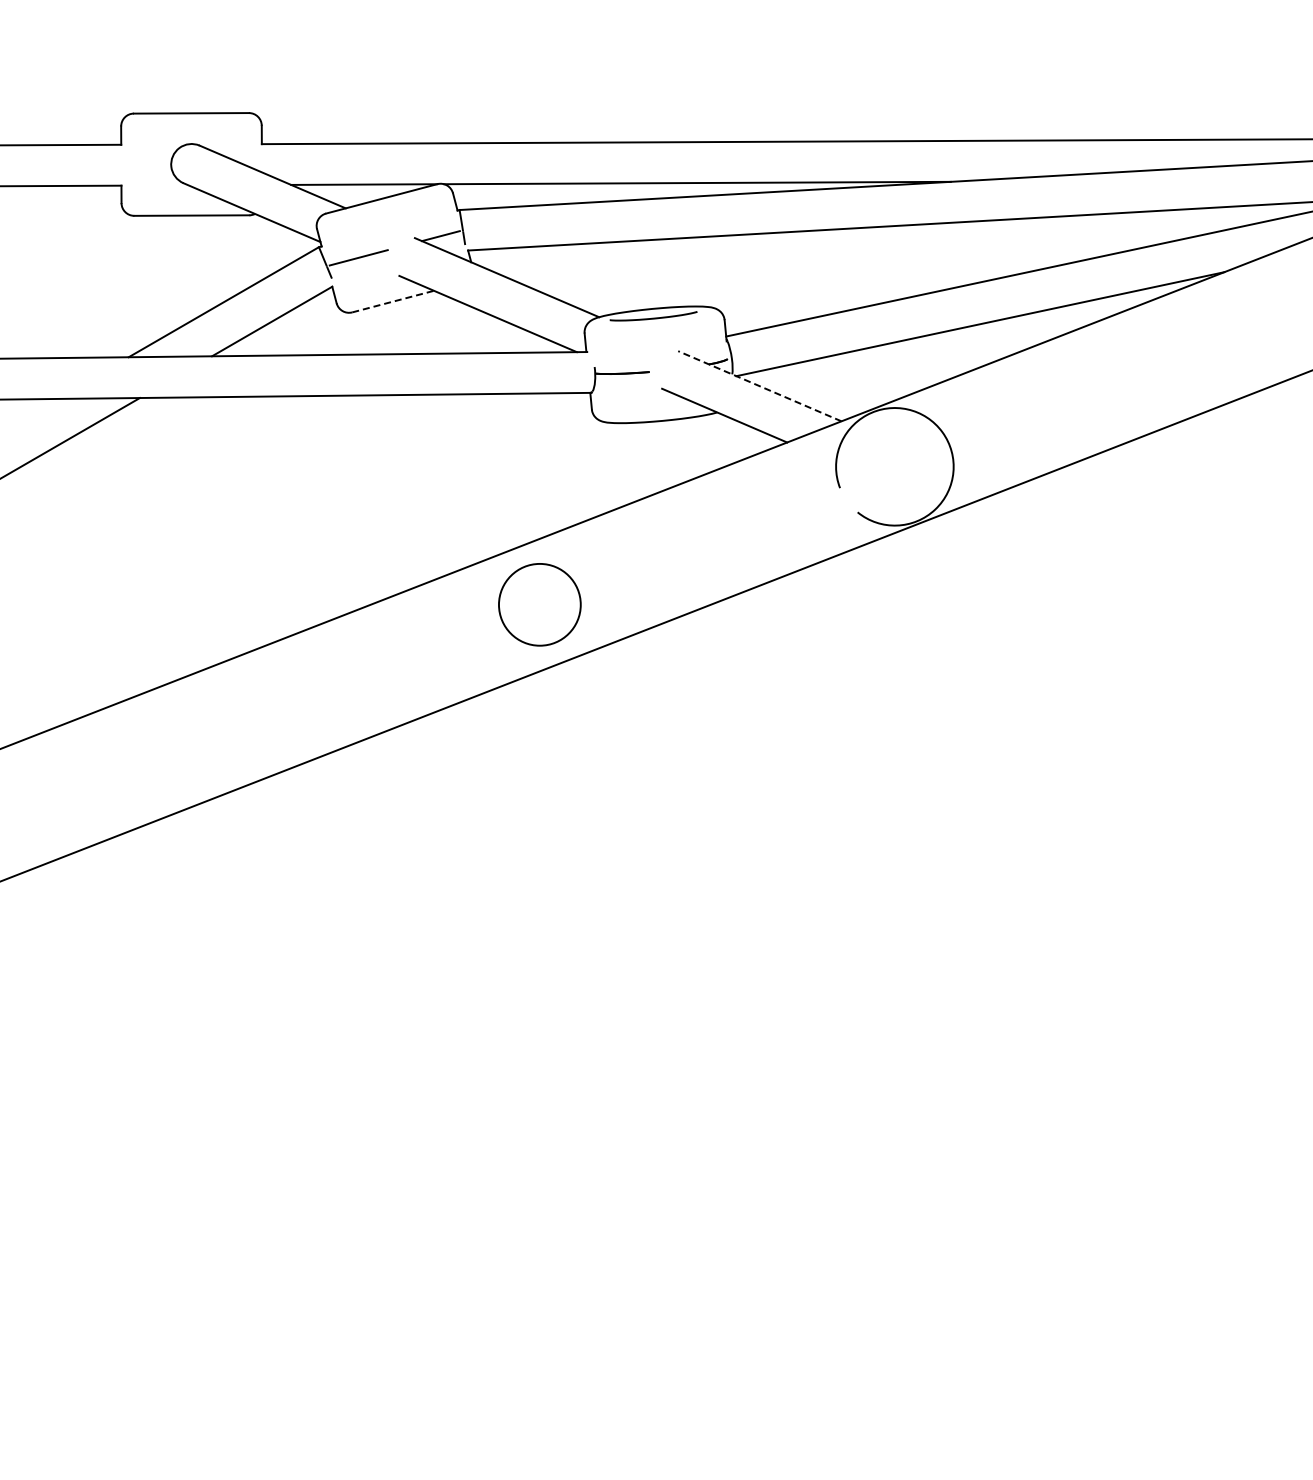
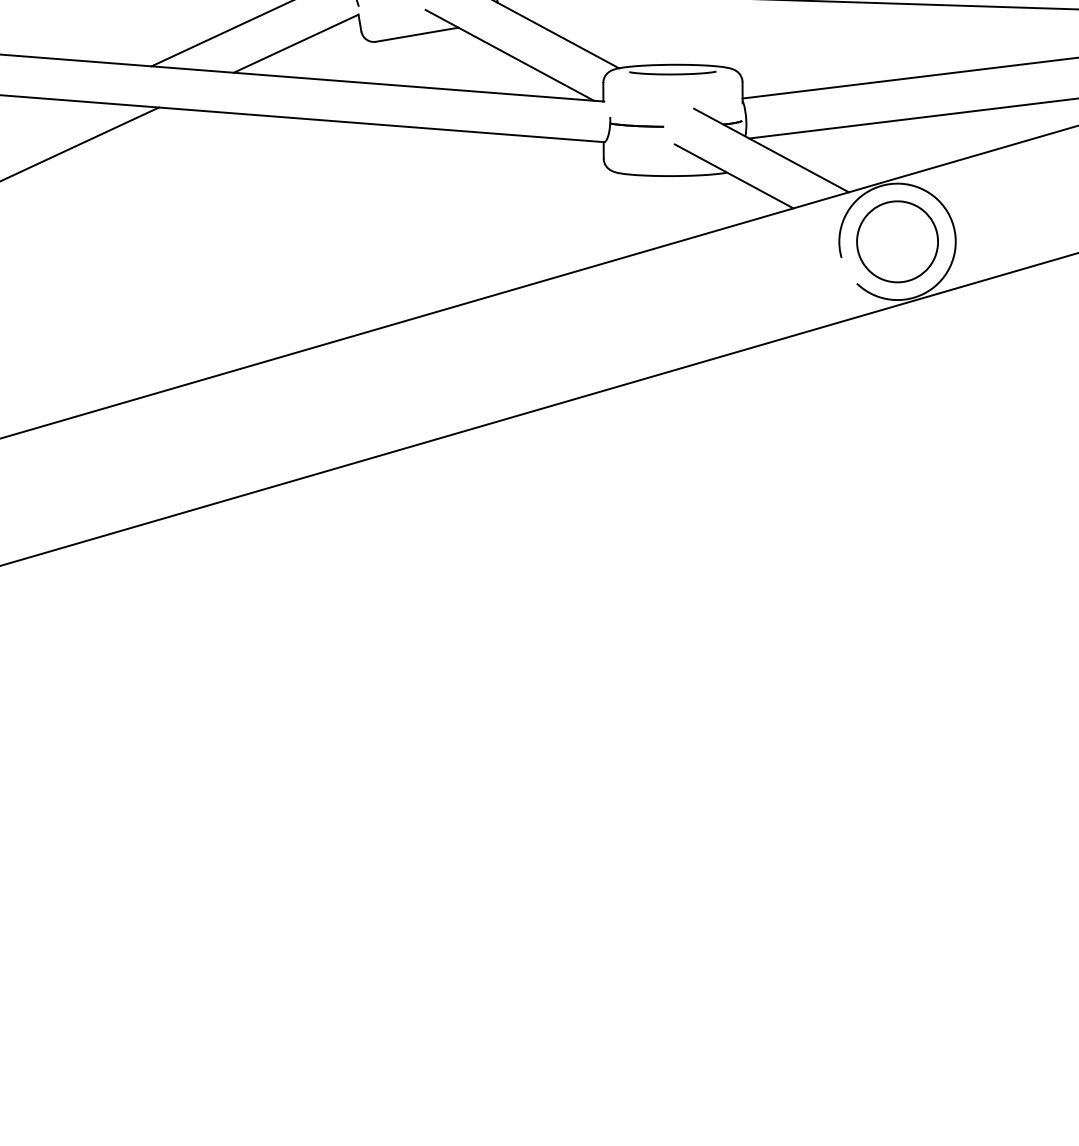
line: (393, 301) -> (417, 34), dashed -> solid
line: (759, 386) -> (771, 150), dashed -> solid
circle: (539, 604) -> (897, 241), moved

